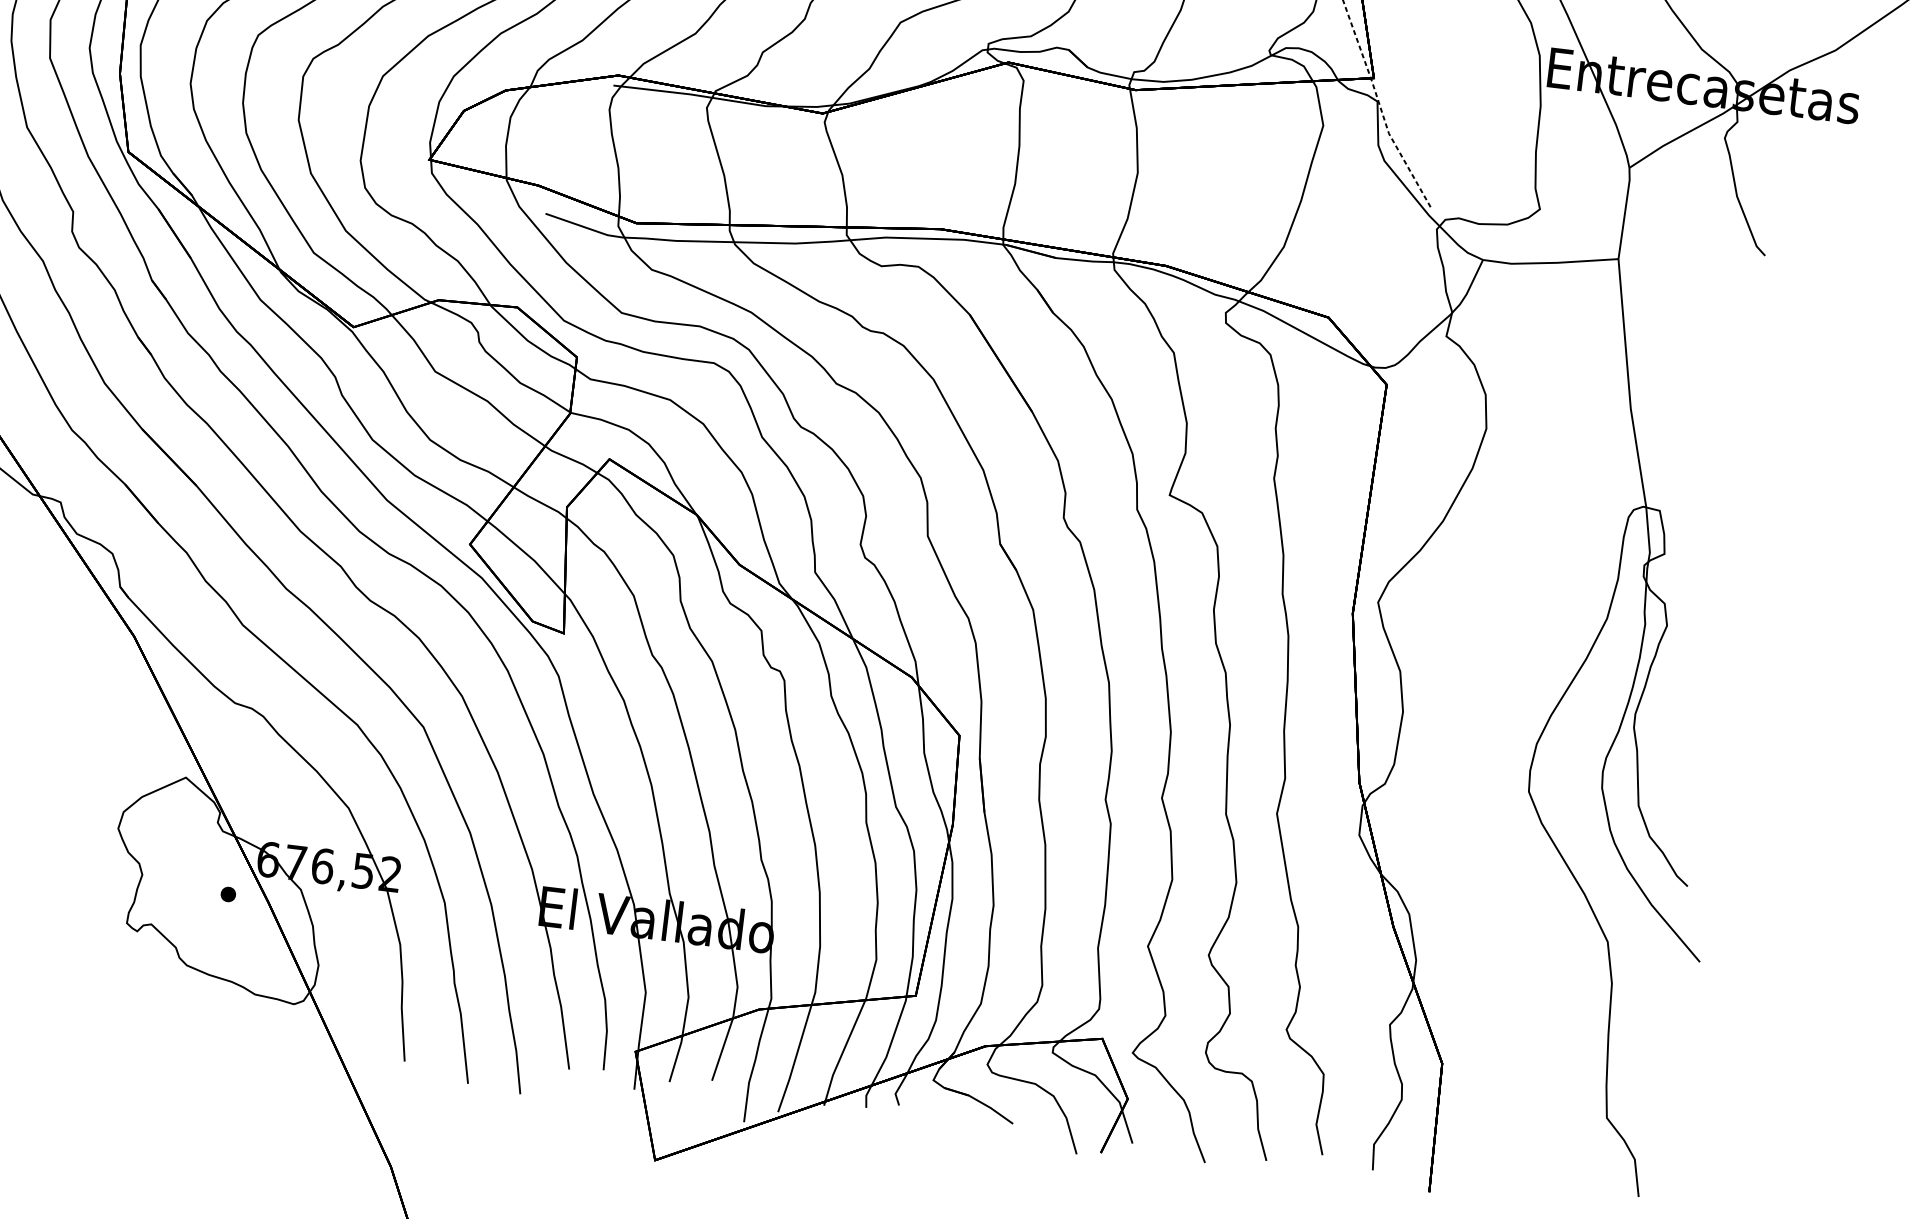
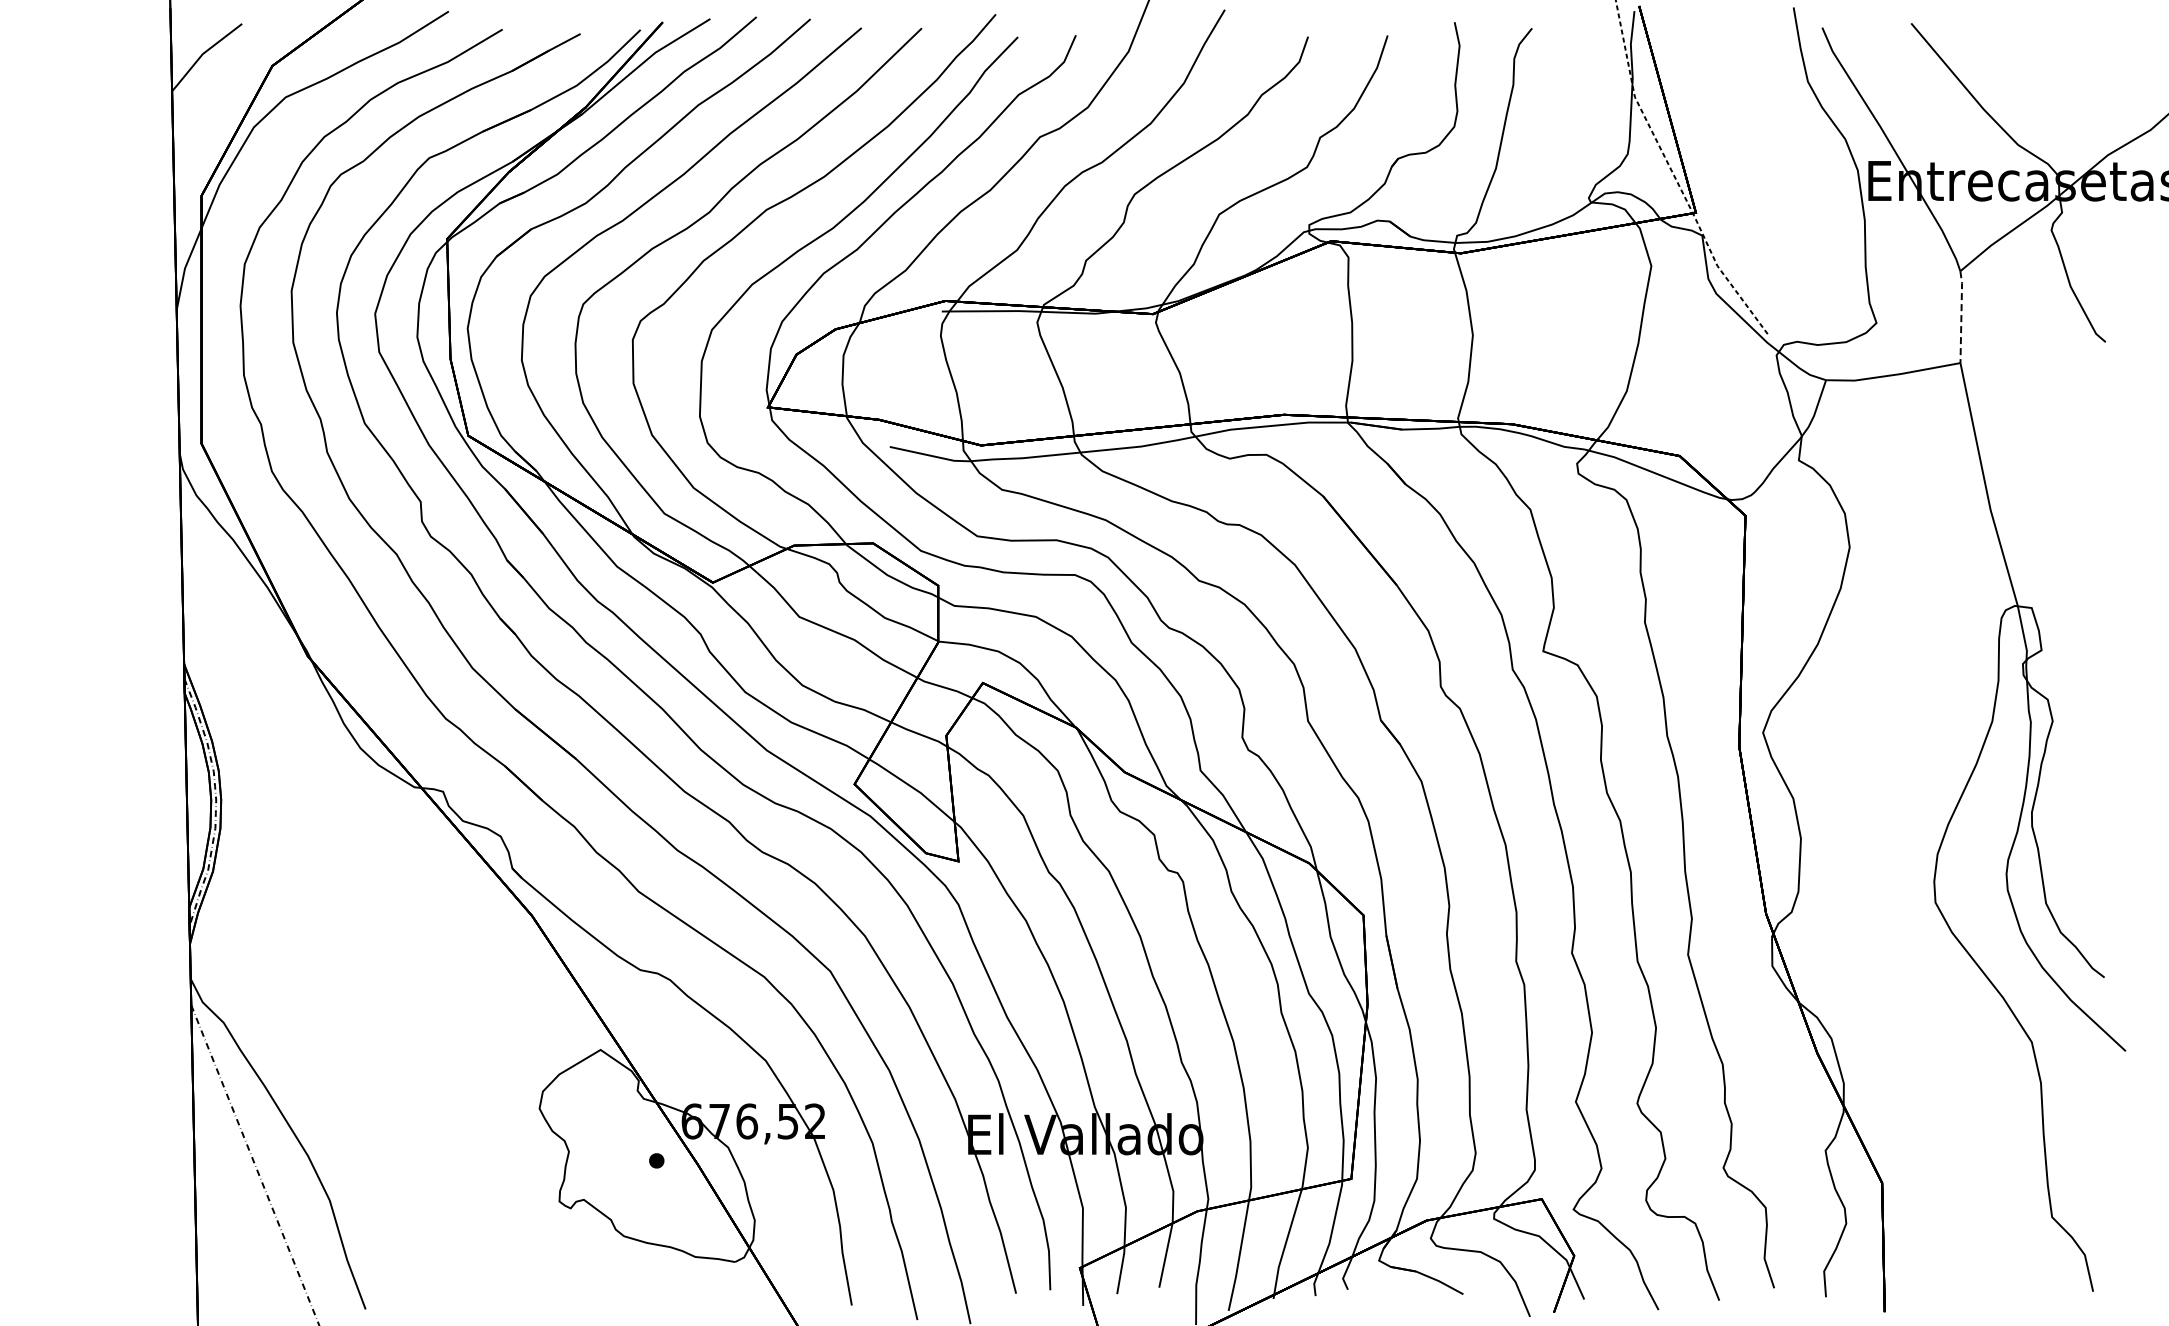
line: (1625, 212) -> (1961, 316), solid -> dashed

